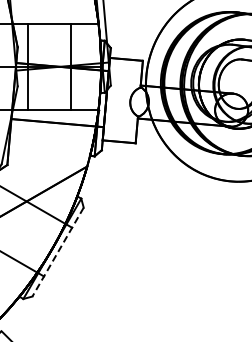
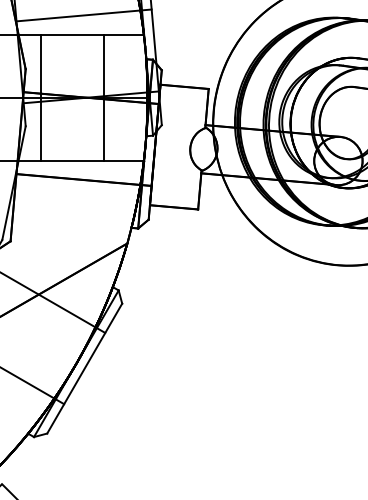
line: (57, 10) -> (83, 15), added
line: (57, 252) -> (83, 369), dashed -> solid

